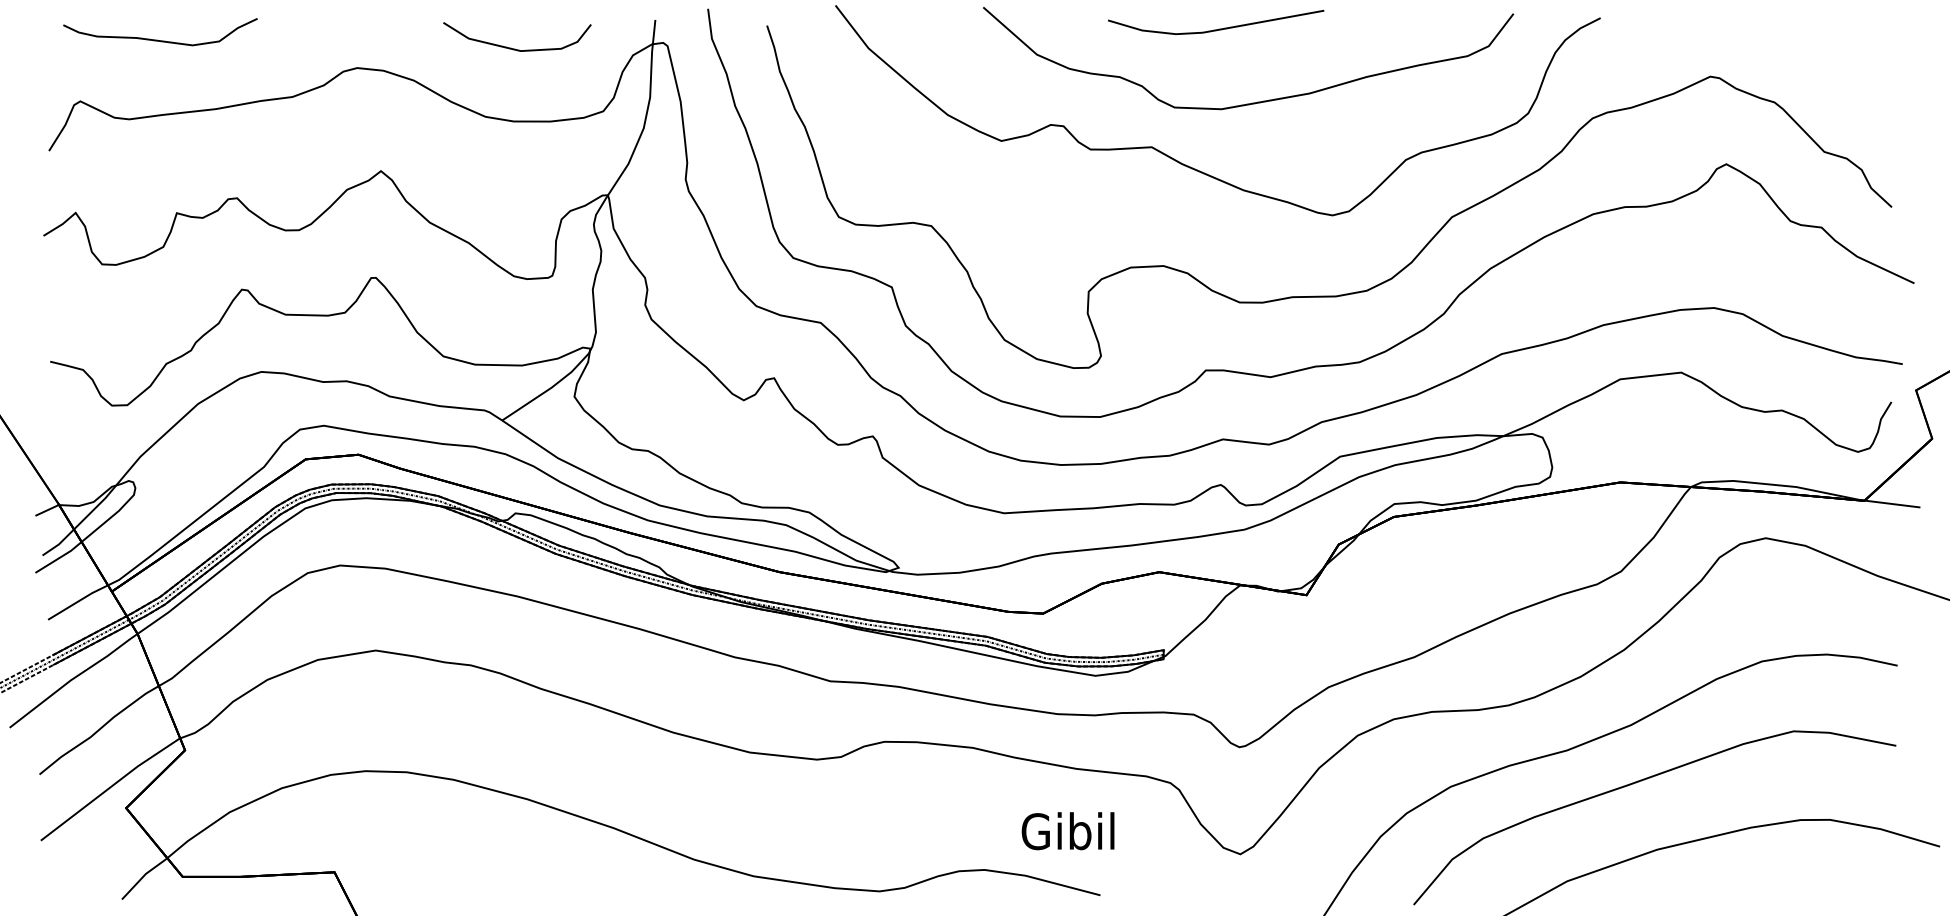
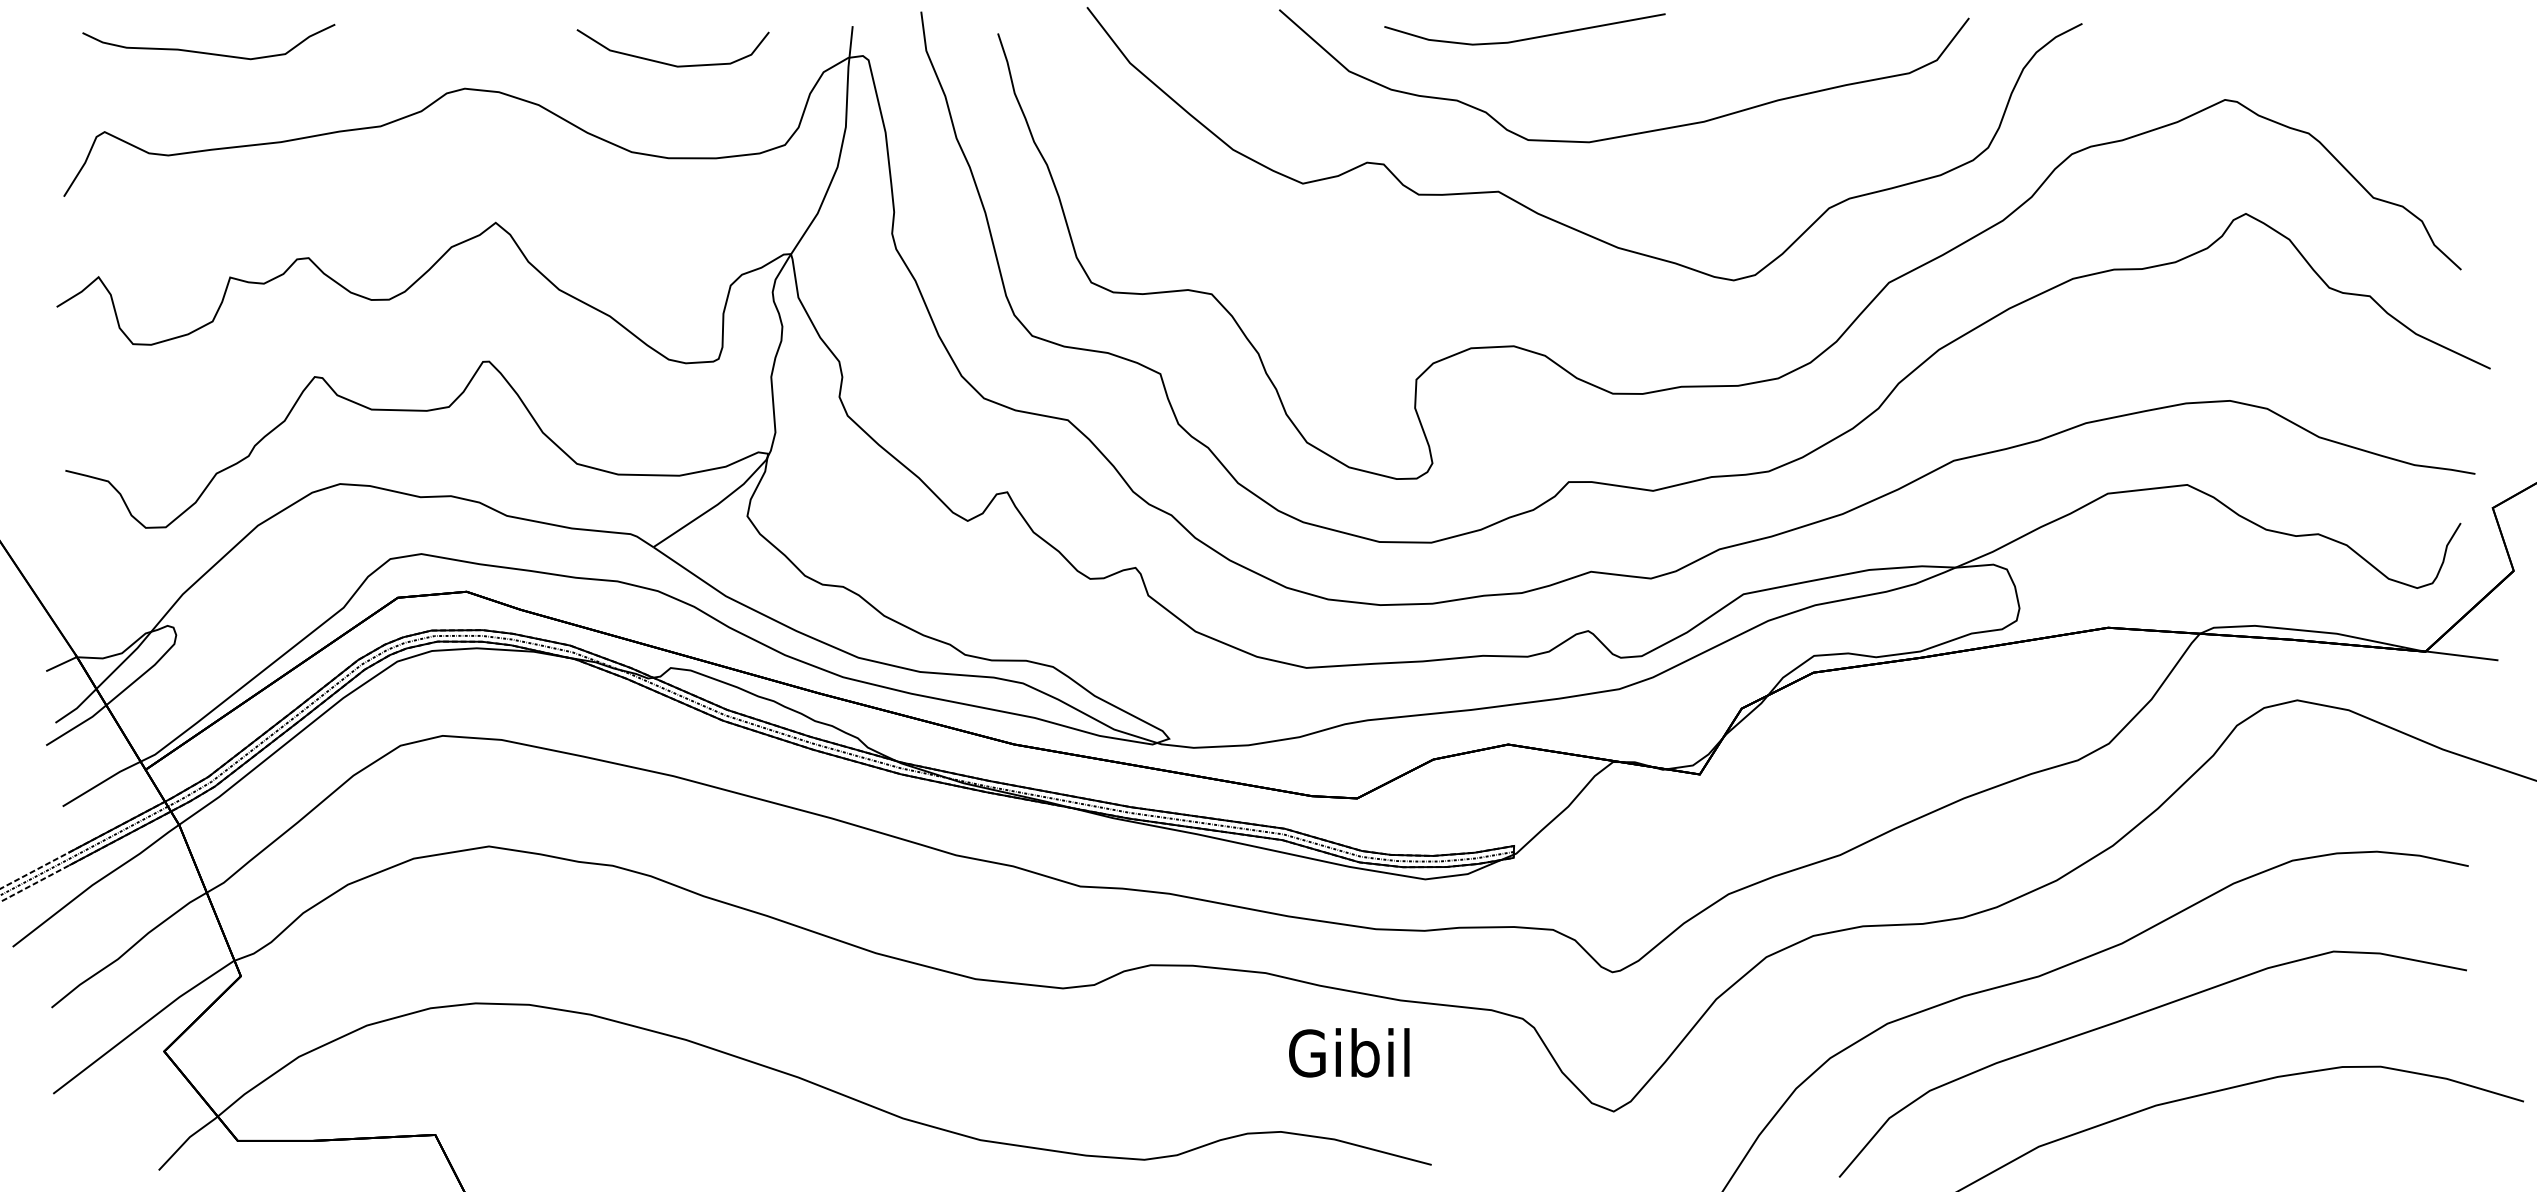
part: (1219, 28) -> (1529, 37), moved
text: (1067, 831) -> (1348, 1053), moved

